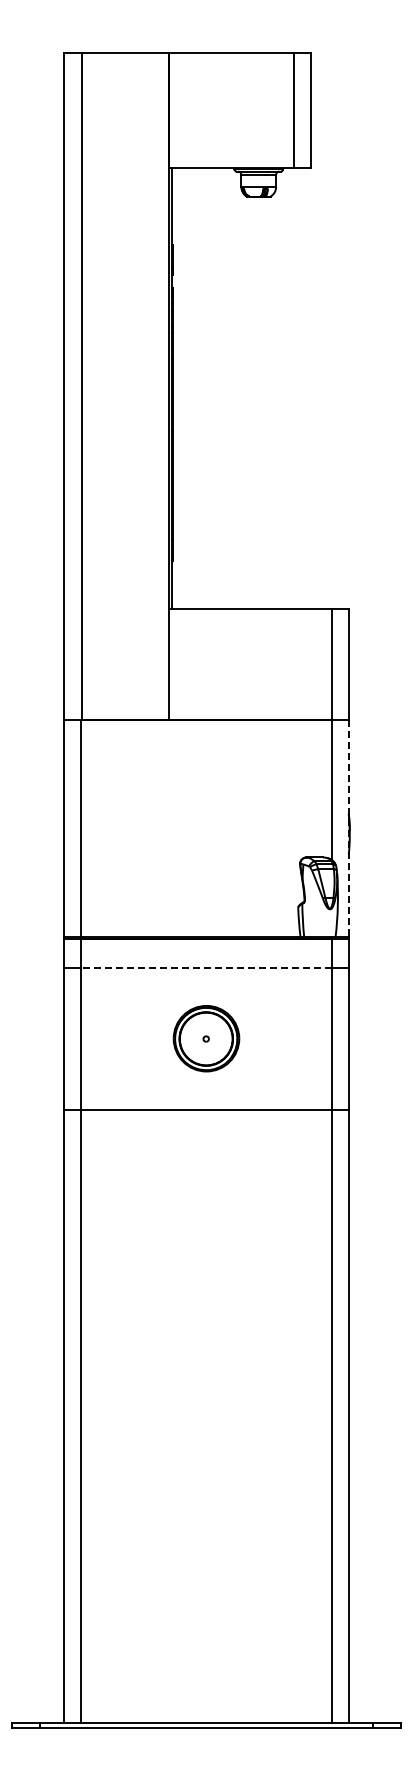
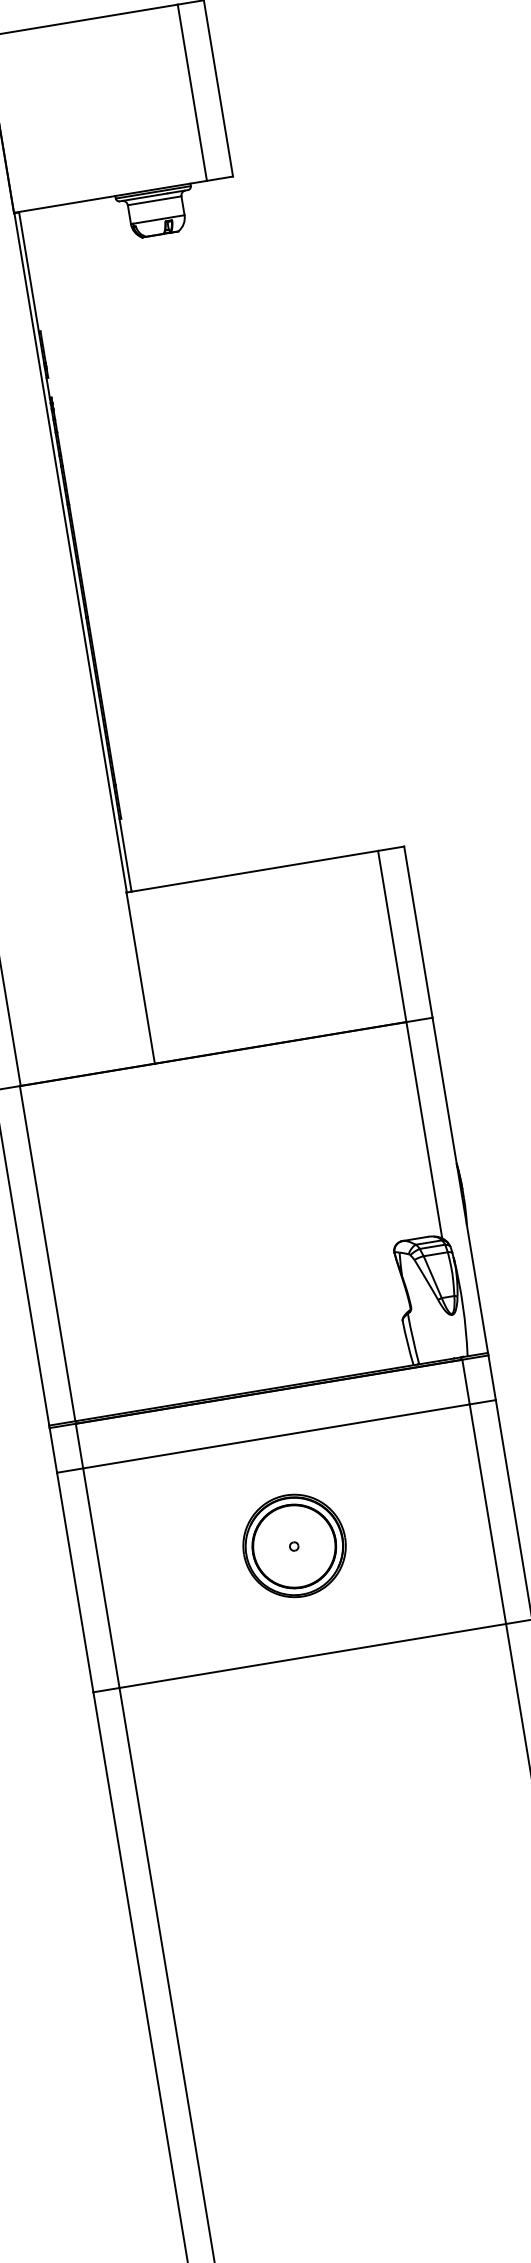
line: (348, 828) -> (459, 1185), dashed -> solid
line: (206, 967) -> (276, 1436), dashed -> solid

